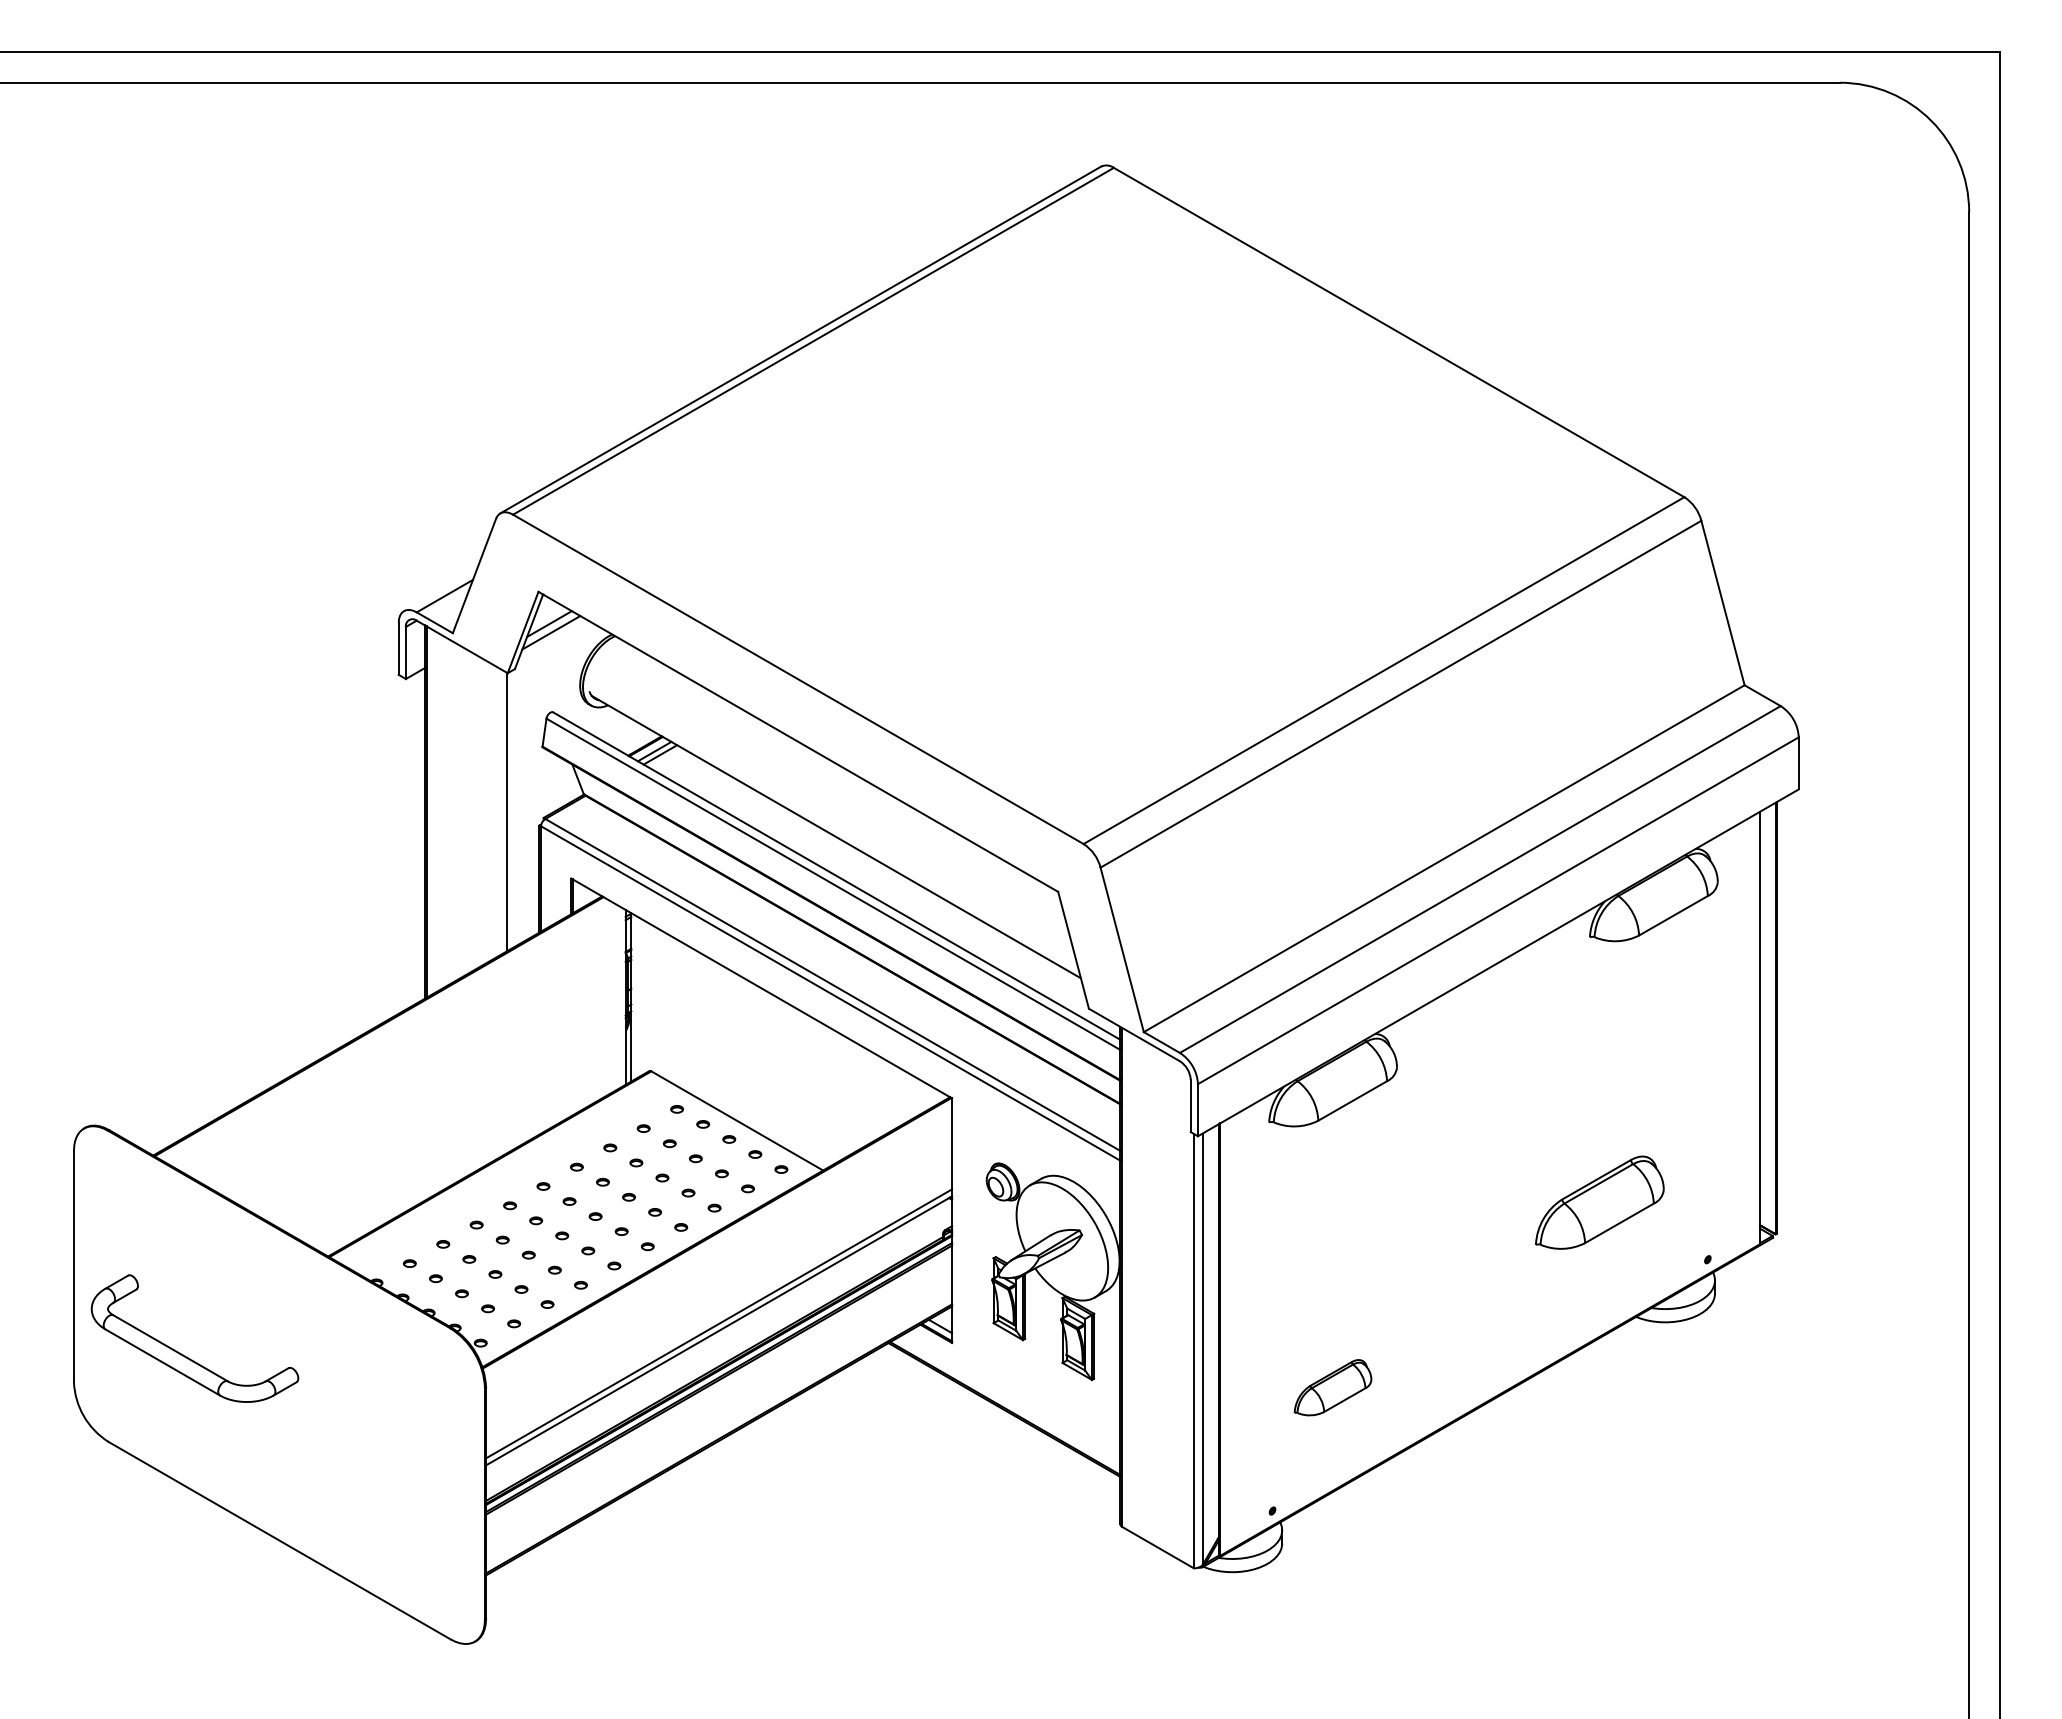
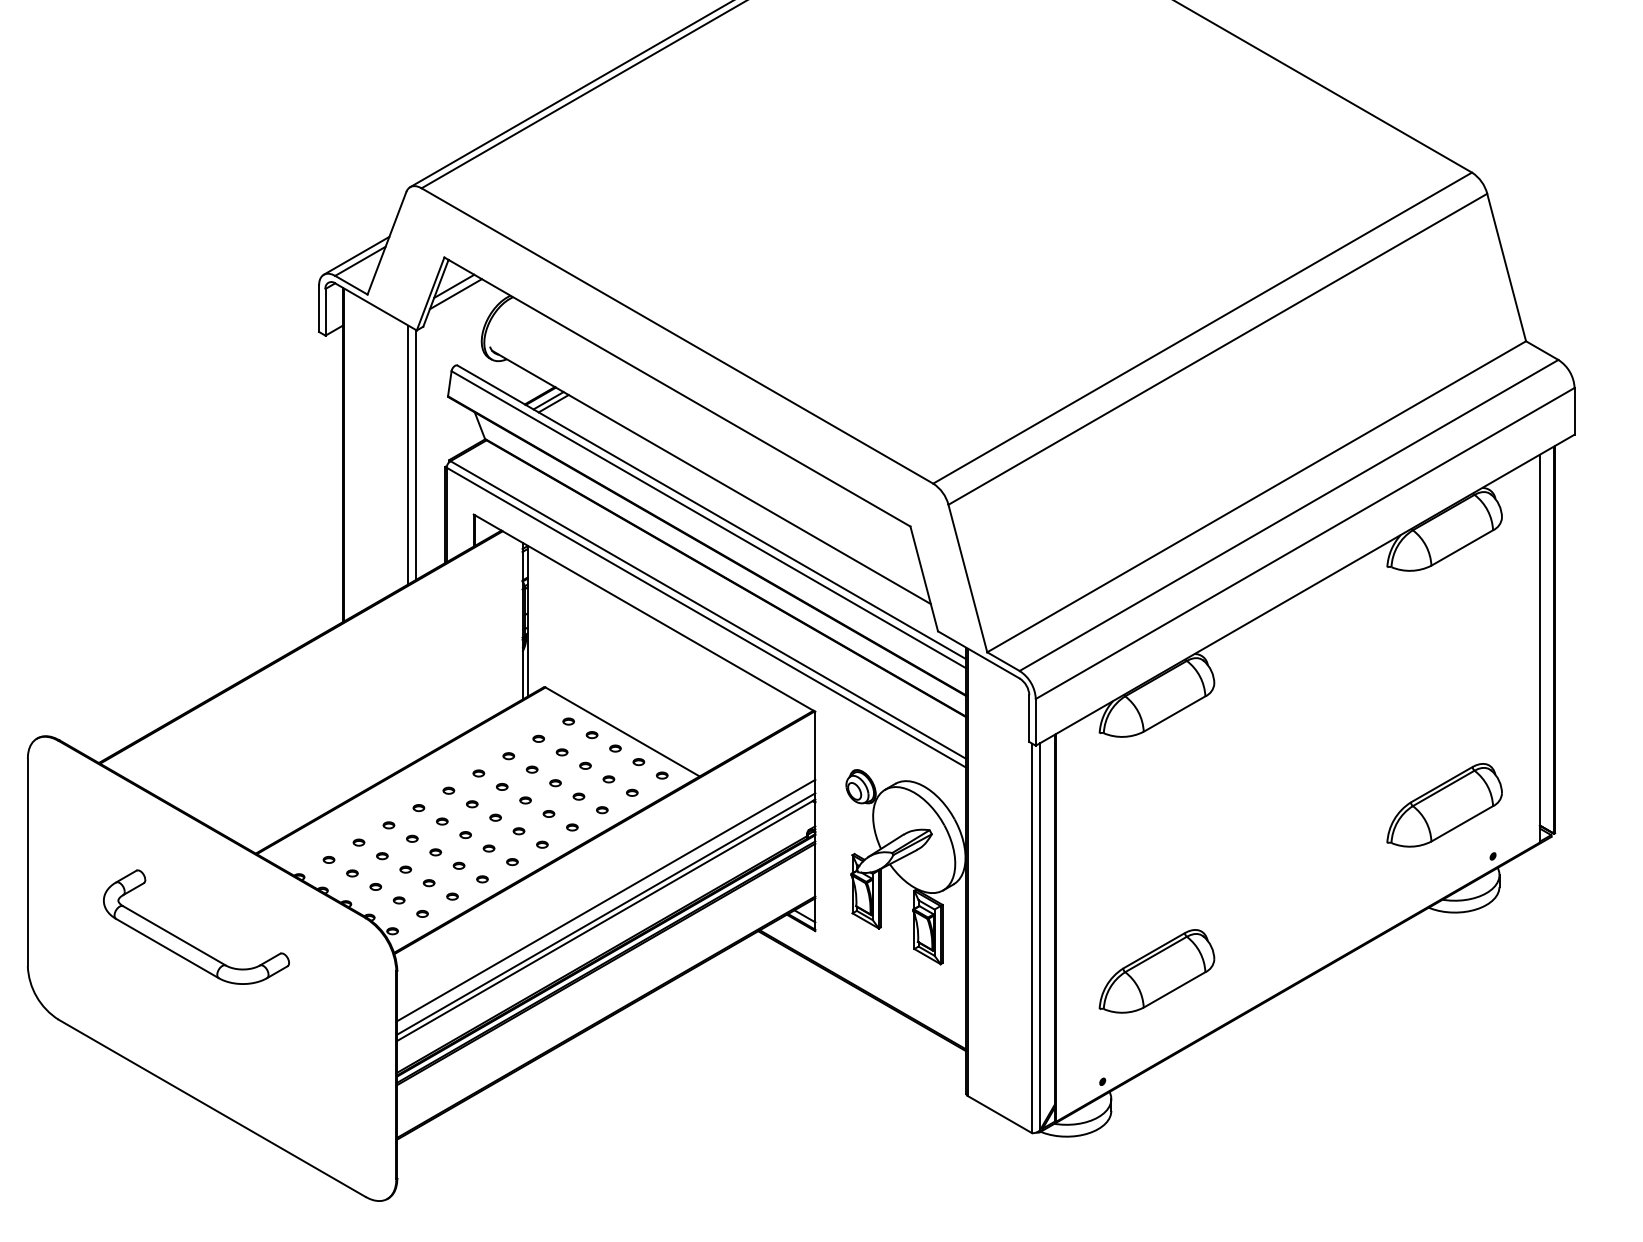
line: (440, 589) -> (356, 255), added
line: (498, 811) -> (408, 454), added
part: (1599, 1202) -> (1444, 805), moved
line: (719, 1308) -> (606, 900), added
part: (185, 1355) -> (187, 942), moved
part: (1332, 1387) -> (1156, 971), size x1.67

